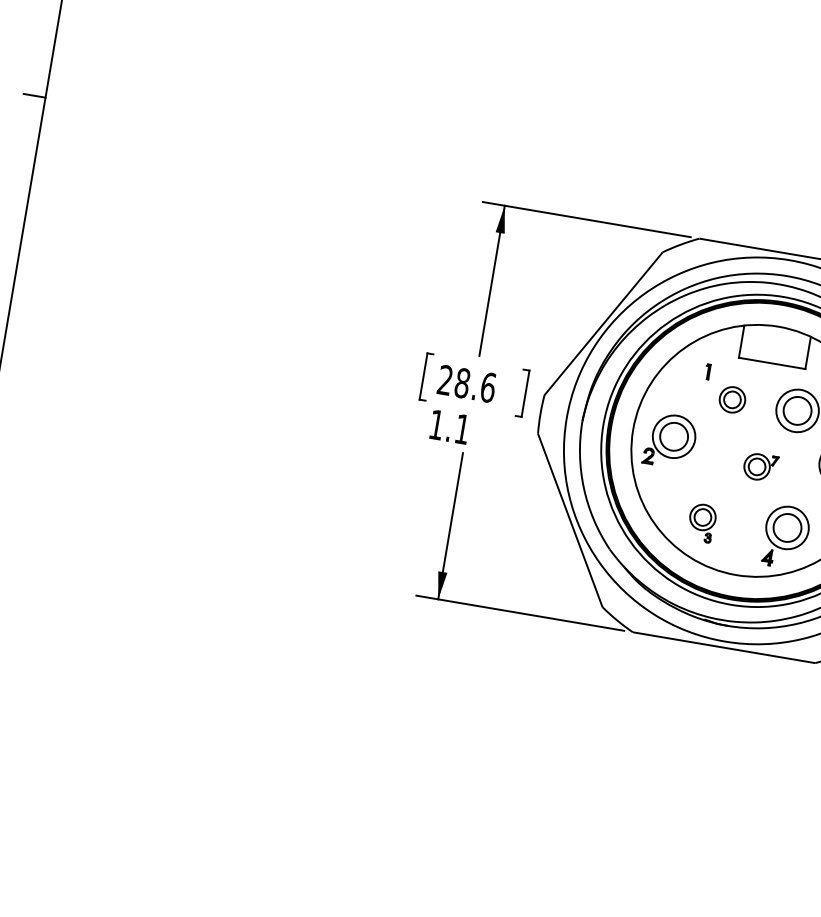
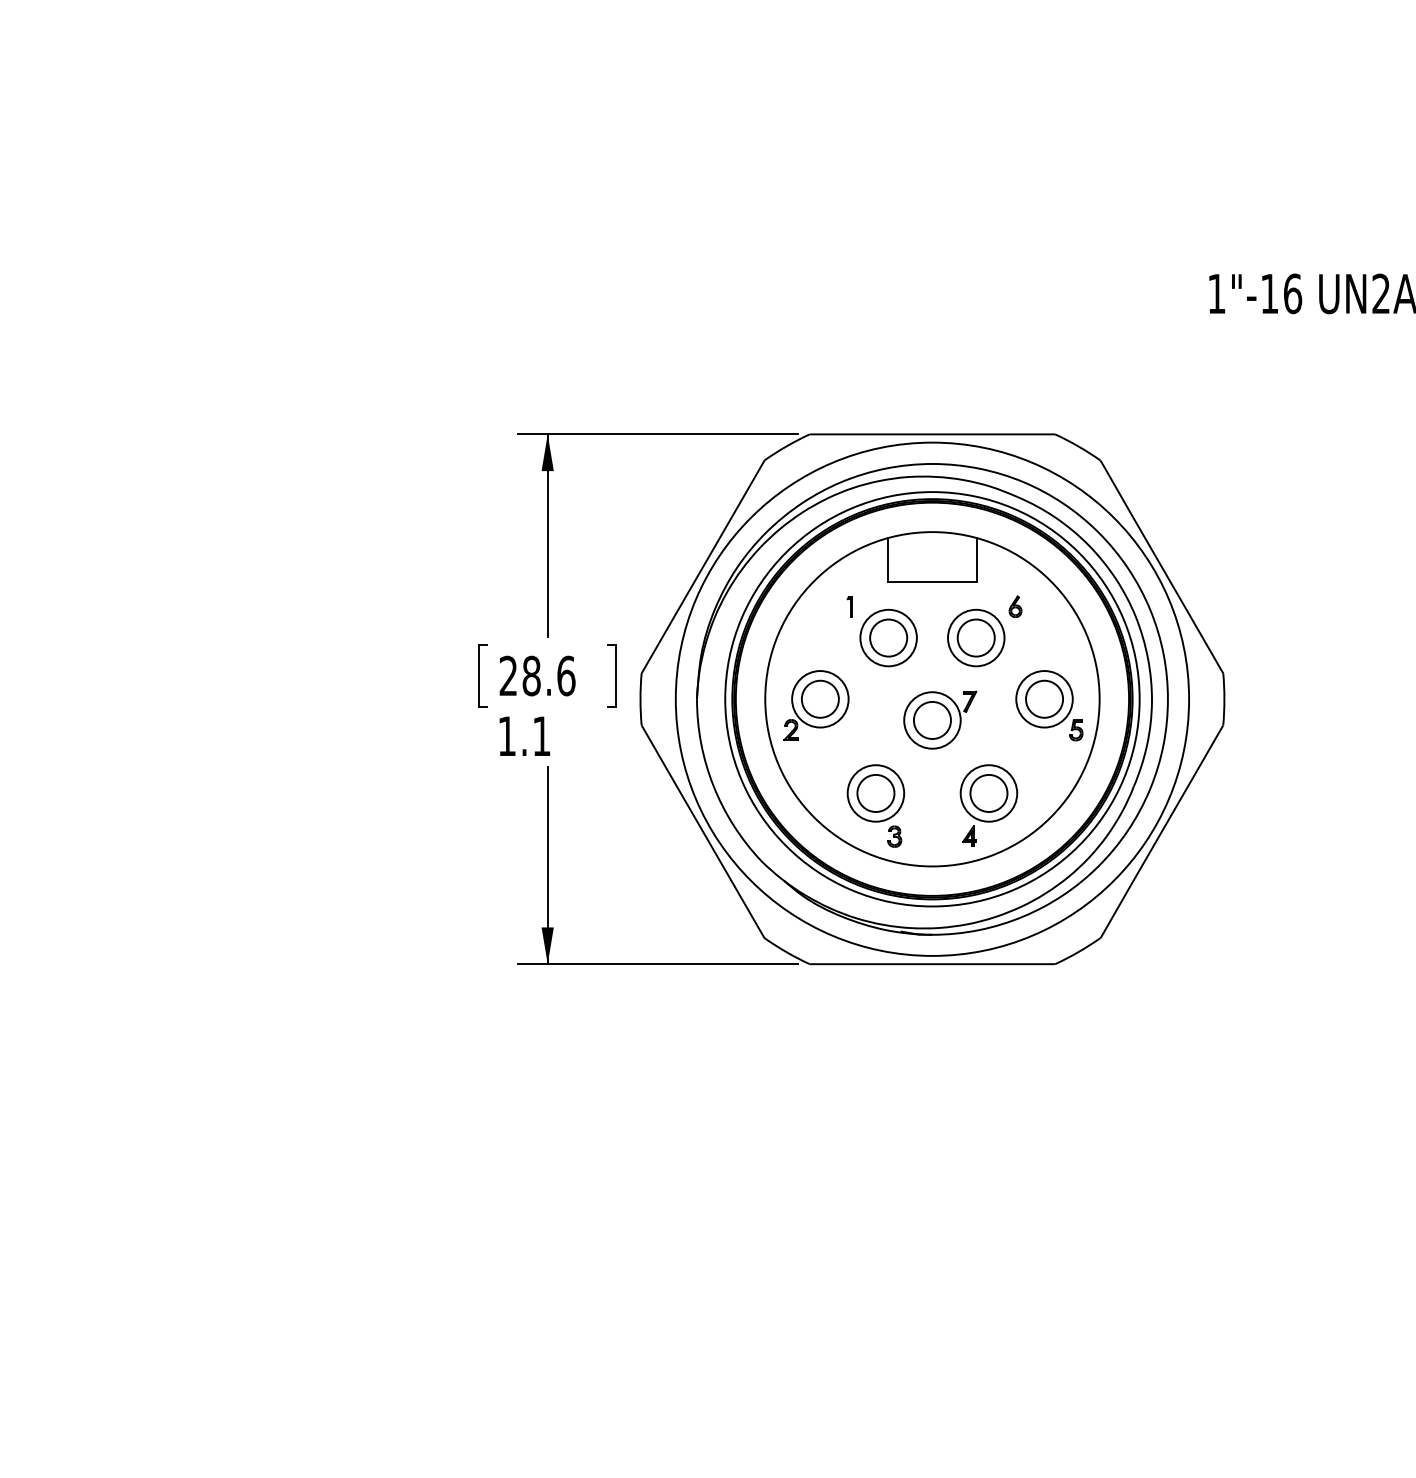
part: (732, 399) -> (888, 637), size x1.67
part: (760, 466) -> (940, 719), size x1.67
part: (701, 522) -> (875, 805), size x1.67

